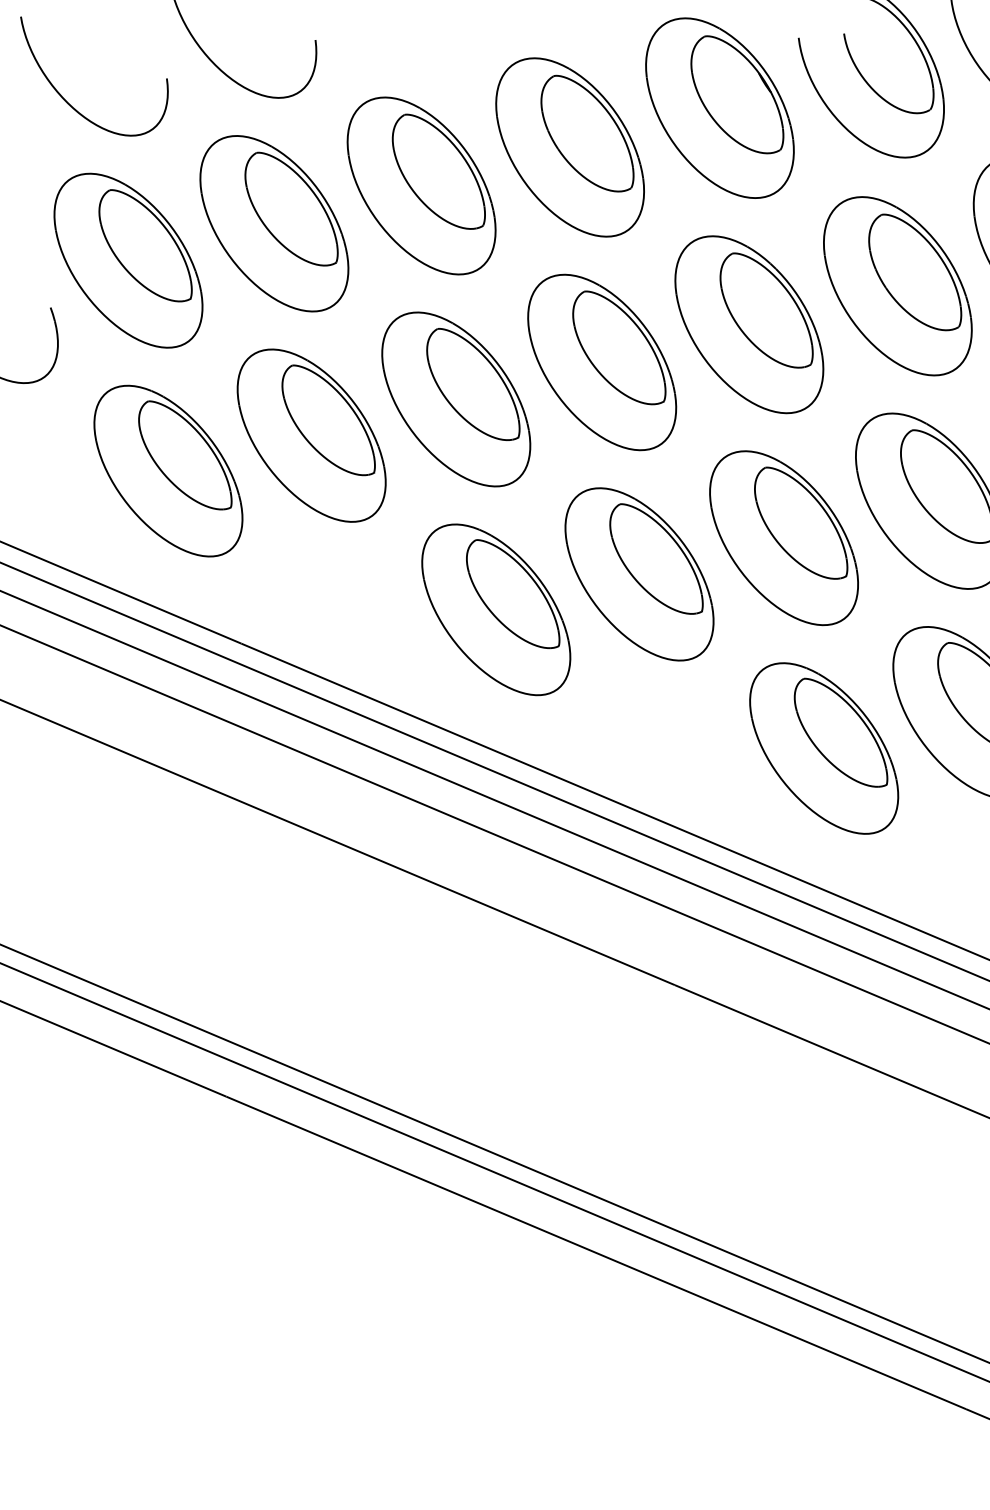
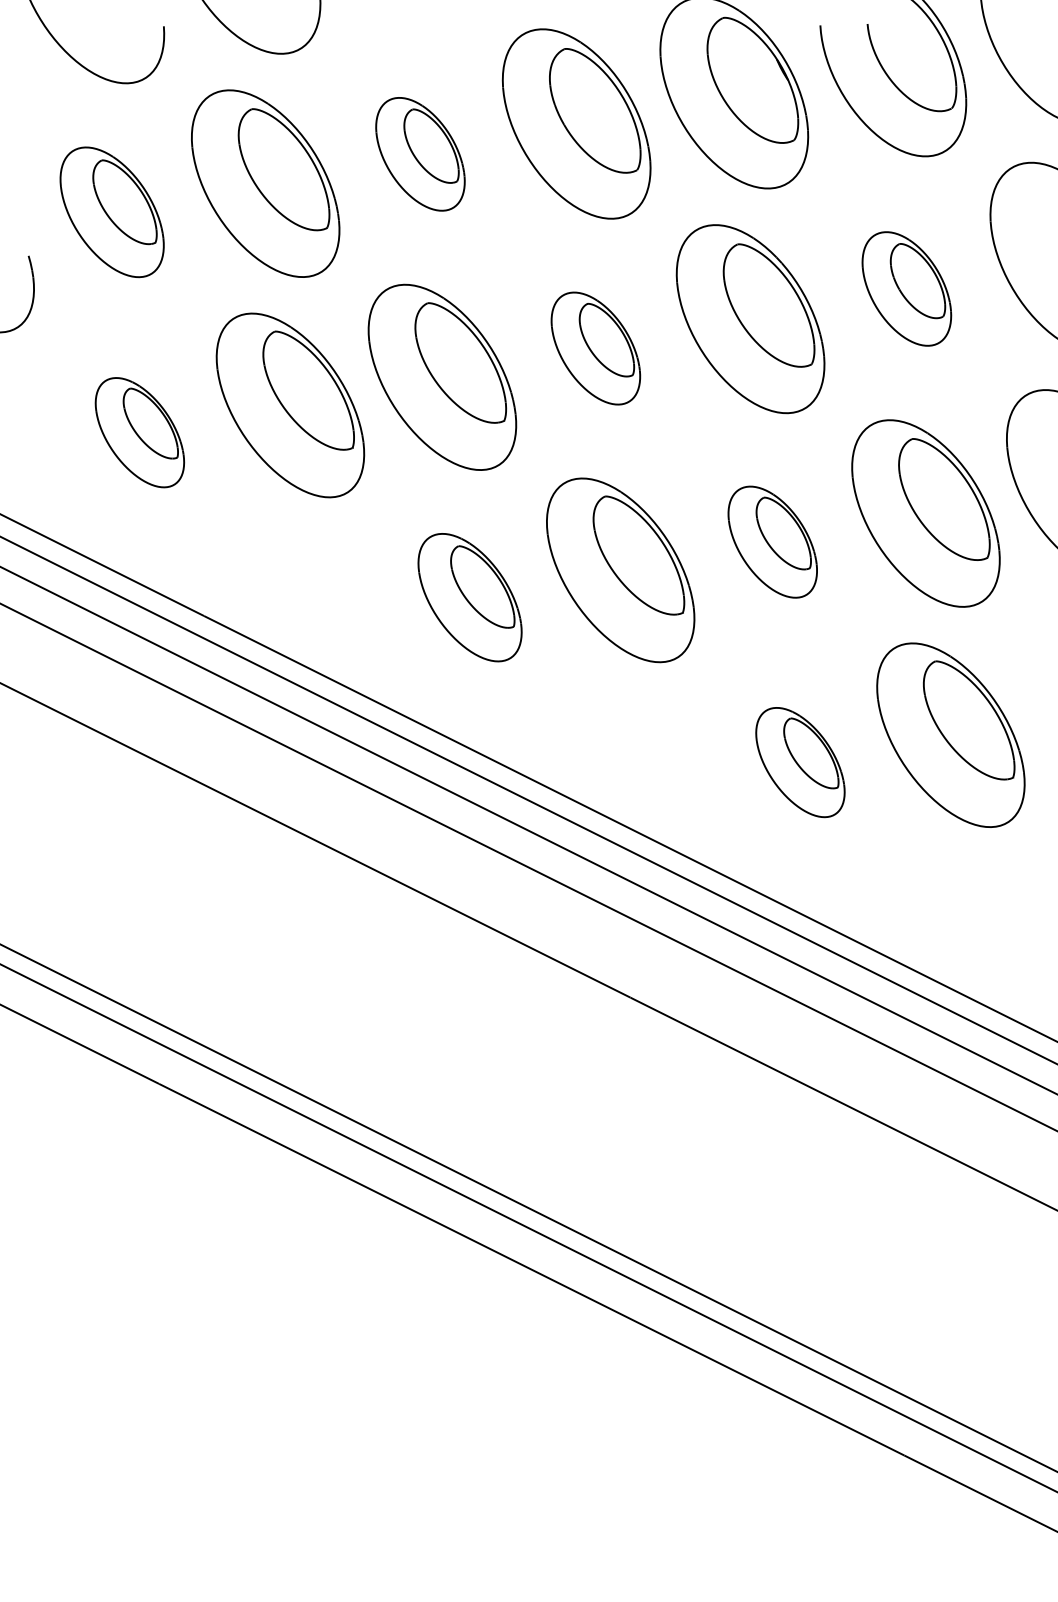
part: (421, 186) -> (420, 154), size x0.6
part: (127, 259) -> (111, 211), size x0.7
part: (897, 285) -> (906, 288), size x0.6
part: (601, 362) -> (595, 348), size x0.6
part: (168, 470) -> (139, 432), size x0.6
part: (783, 537) -> (772, 541), size x0.6
part: (495, 609) -> (469, 597), size x0.7
part: (824, 748) -> (800, 762), size x0.6

